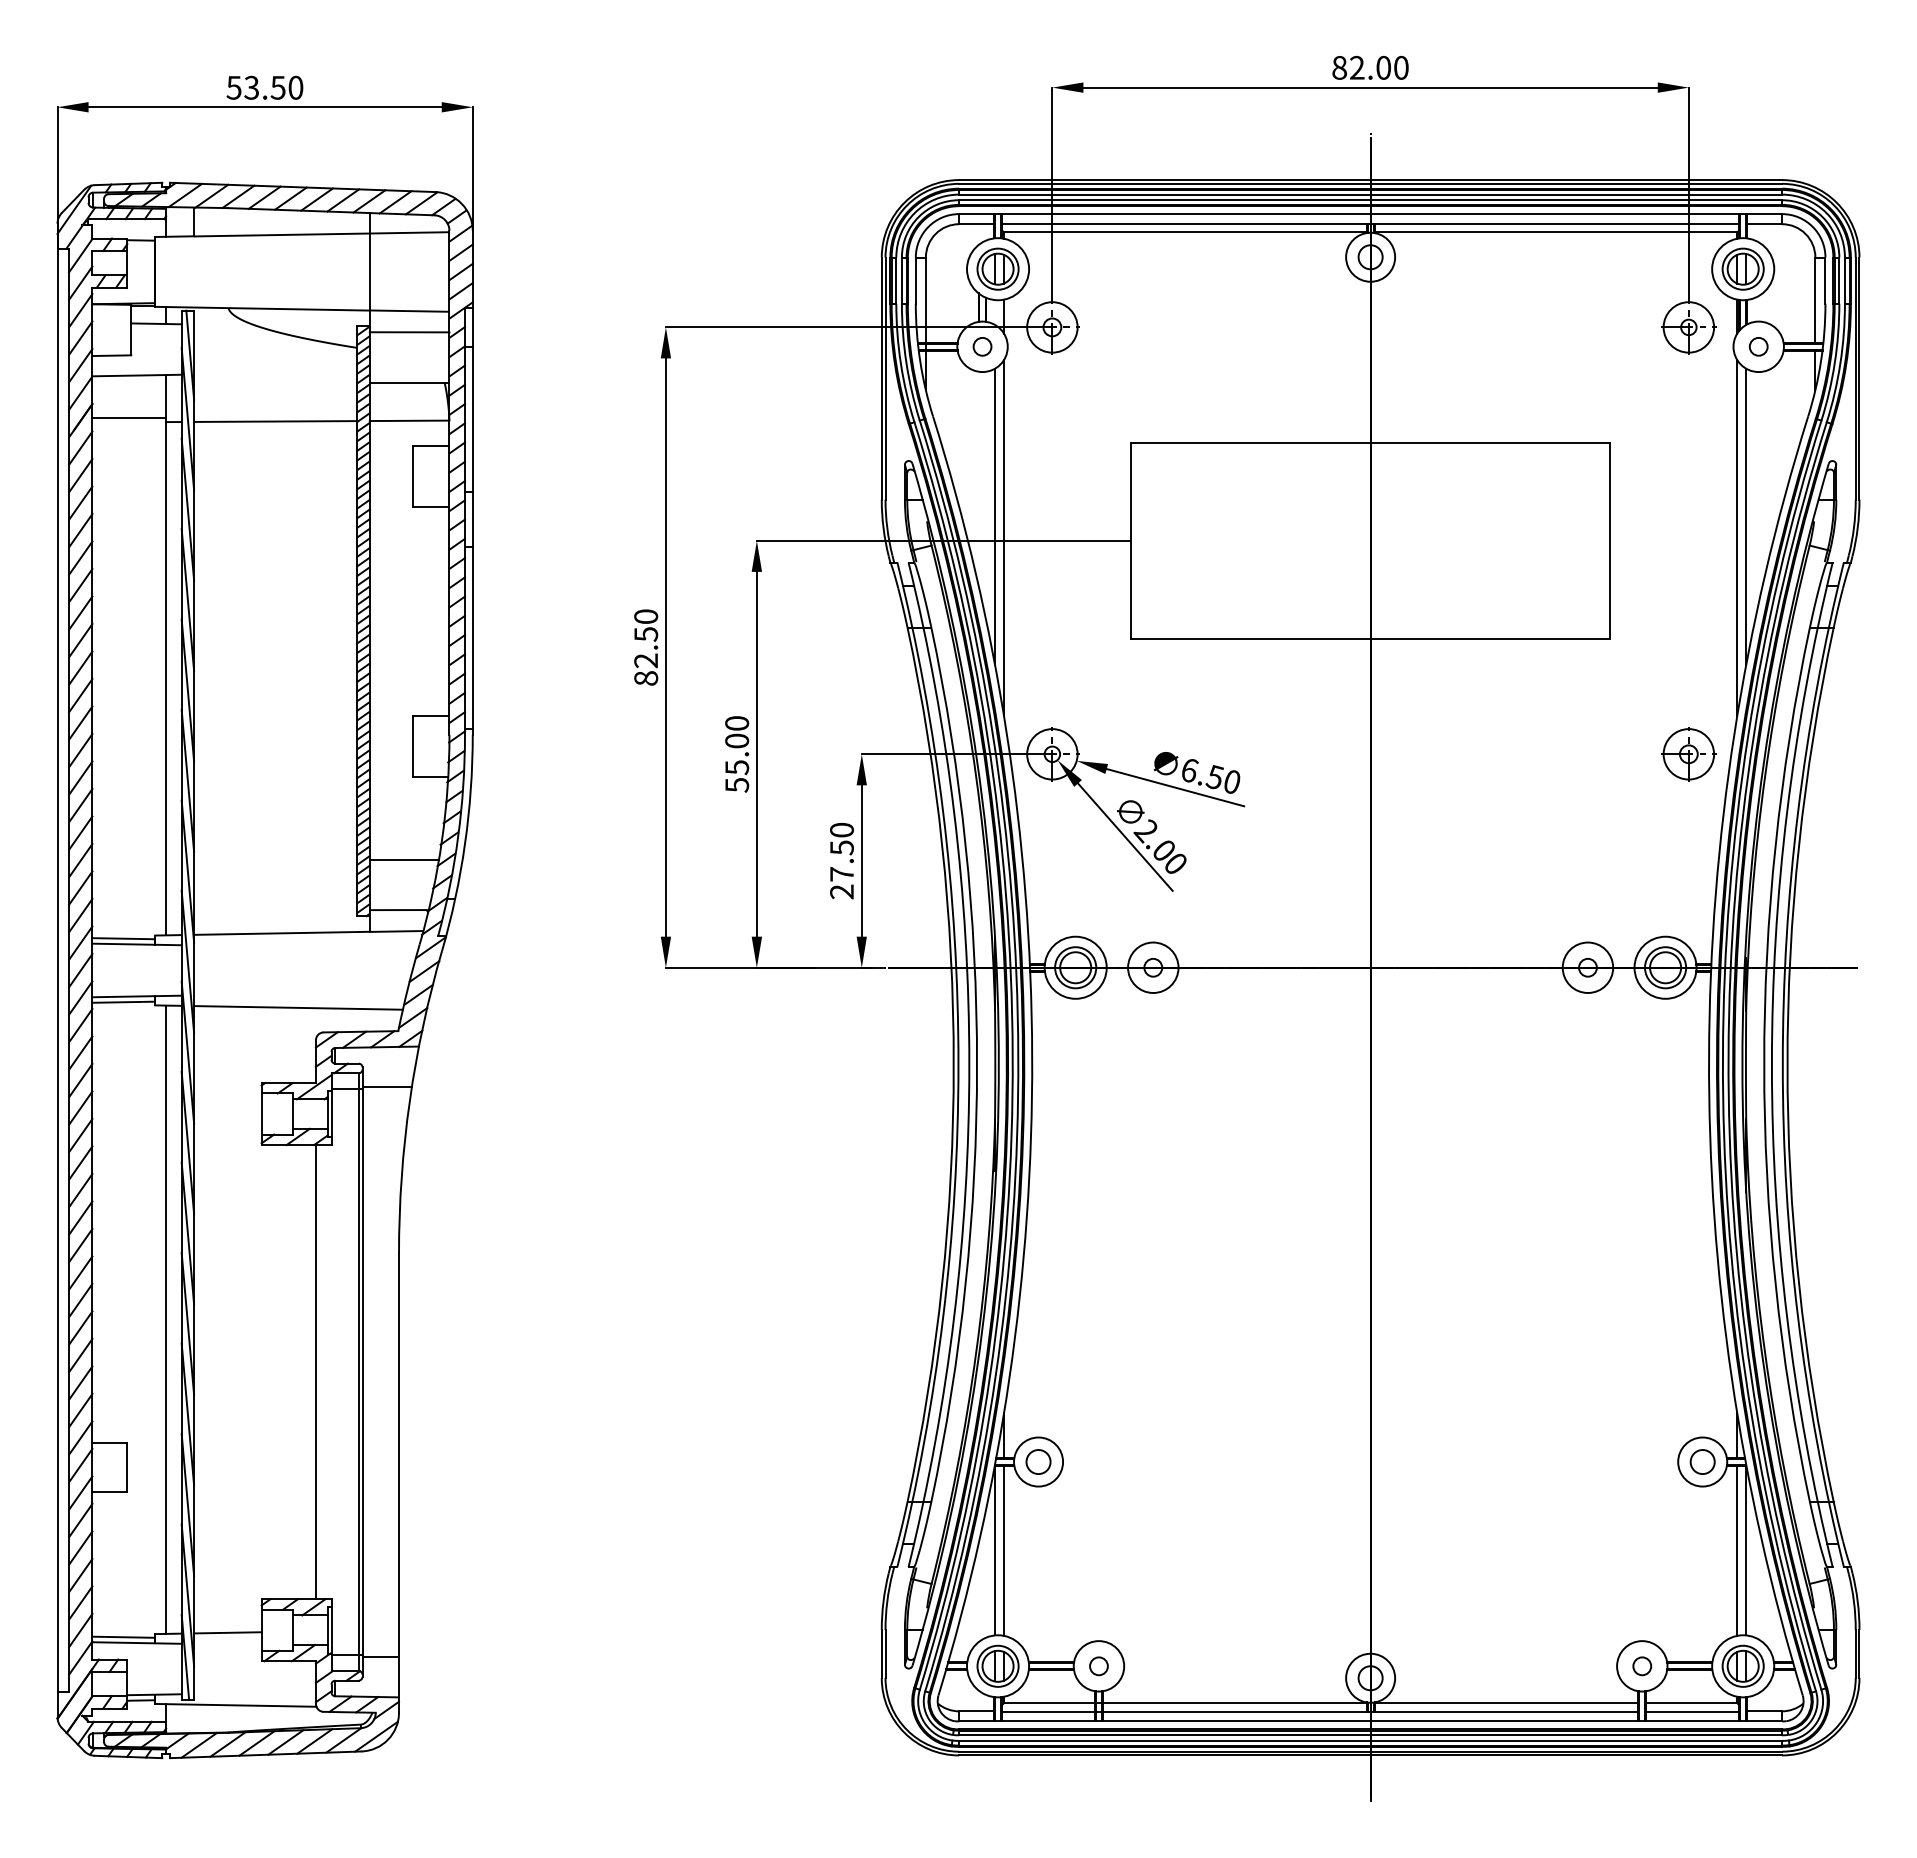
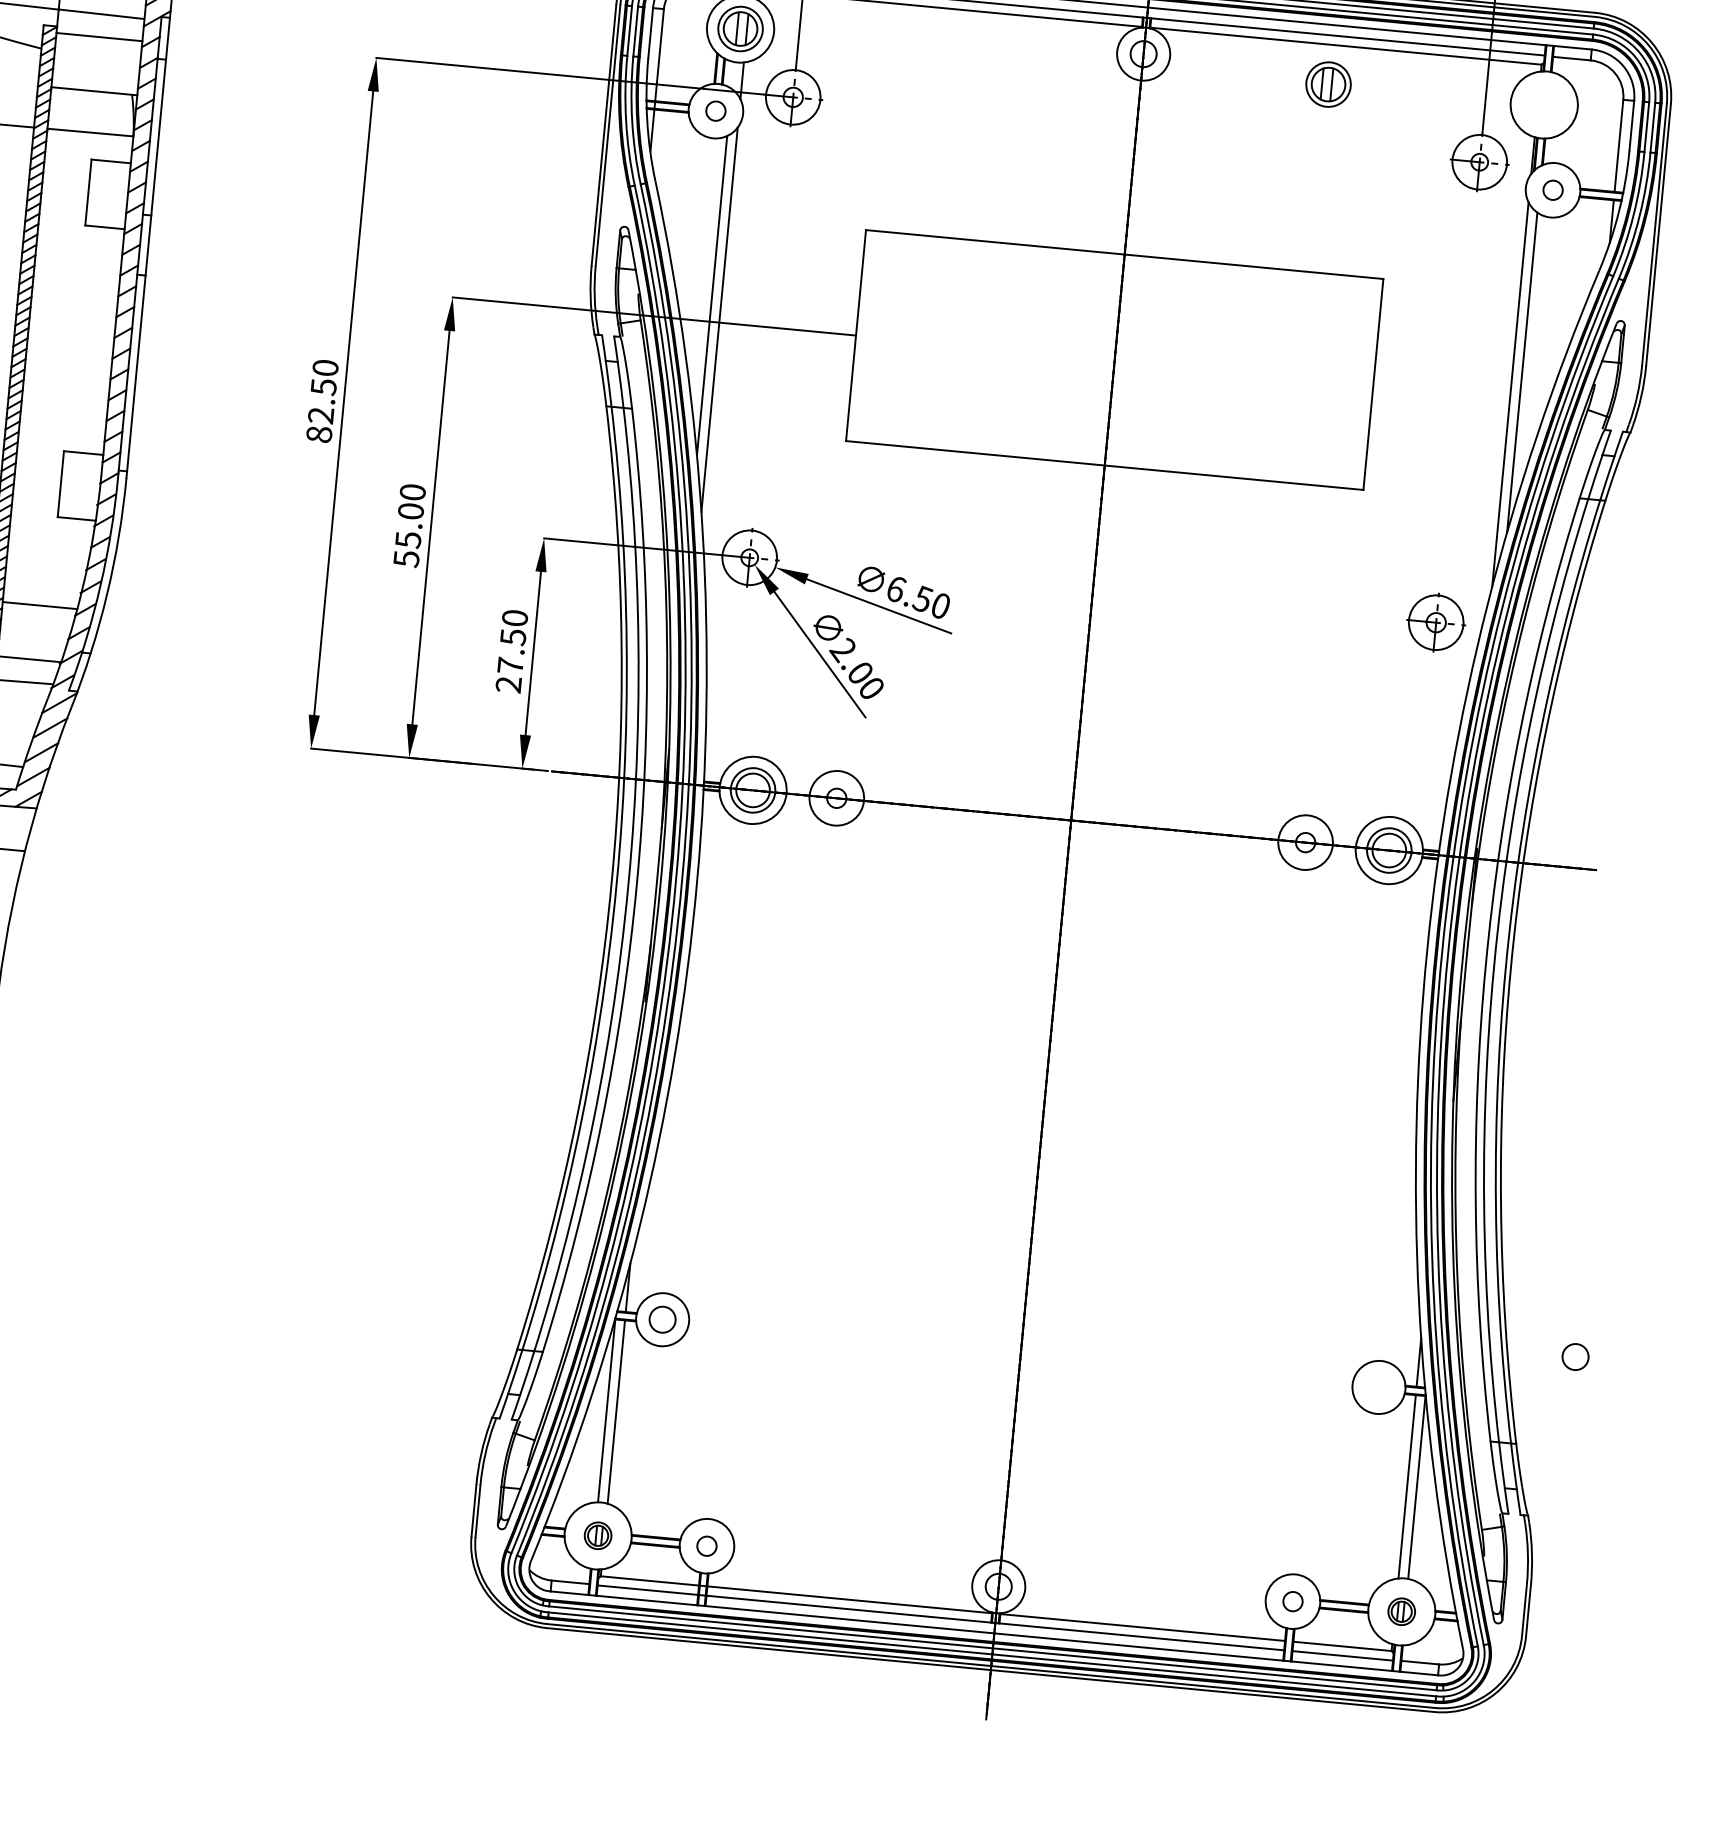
part: (1742, 268) -> (1327, 83), moved
circle: (1702, 1461) -> (1575, 1356), moved
part: (997, 1665) -> (597, 1535), size x0.6
part: (1742, 1665) -> (1401, 1610), size x0.6

